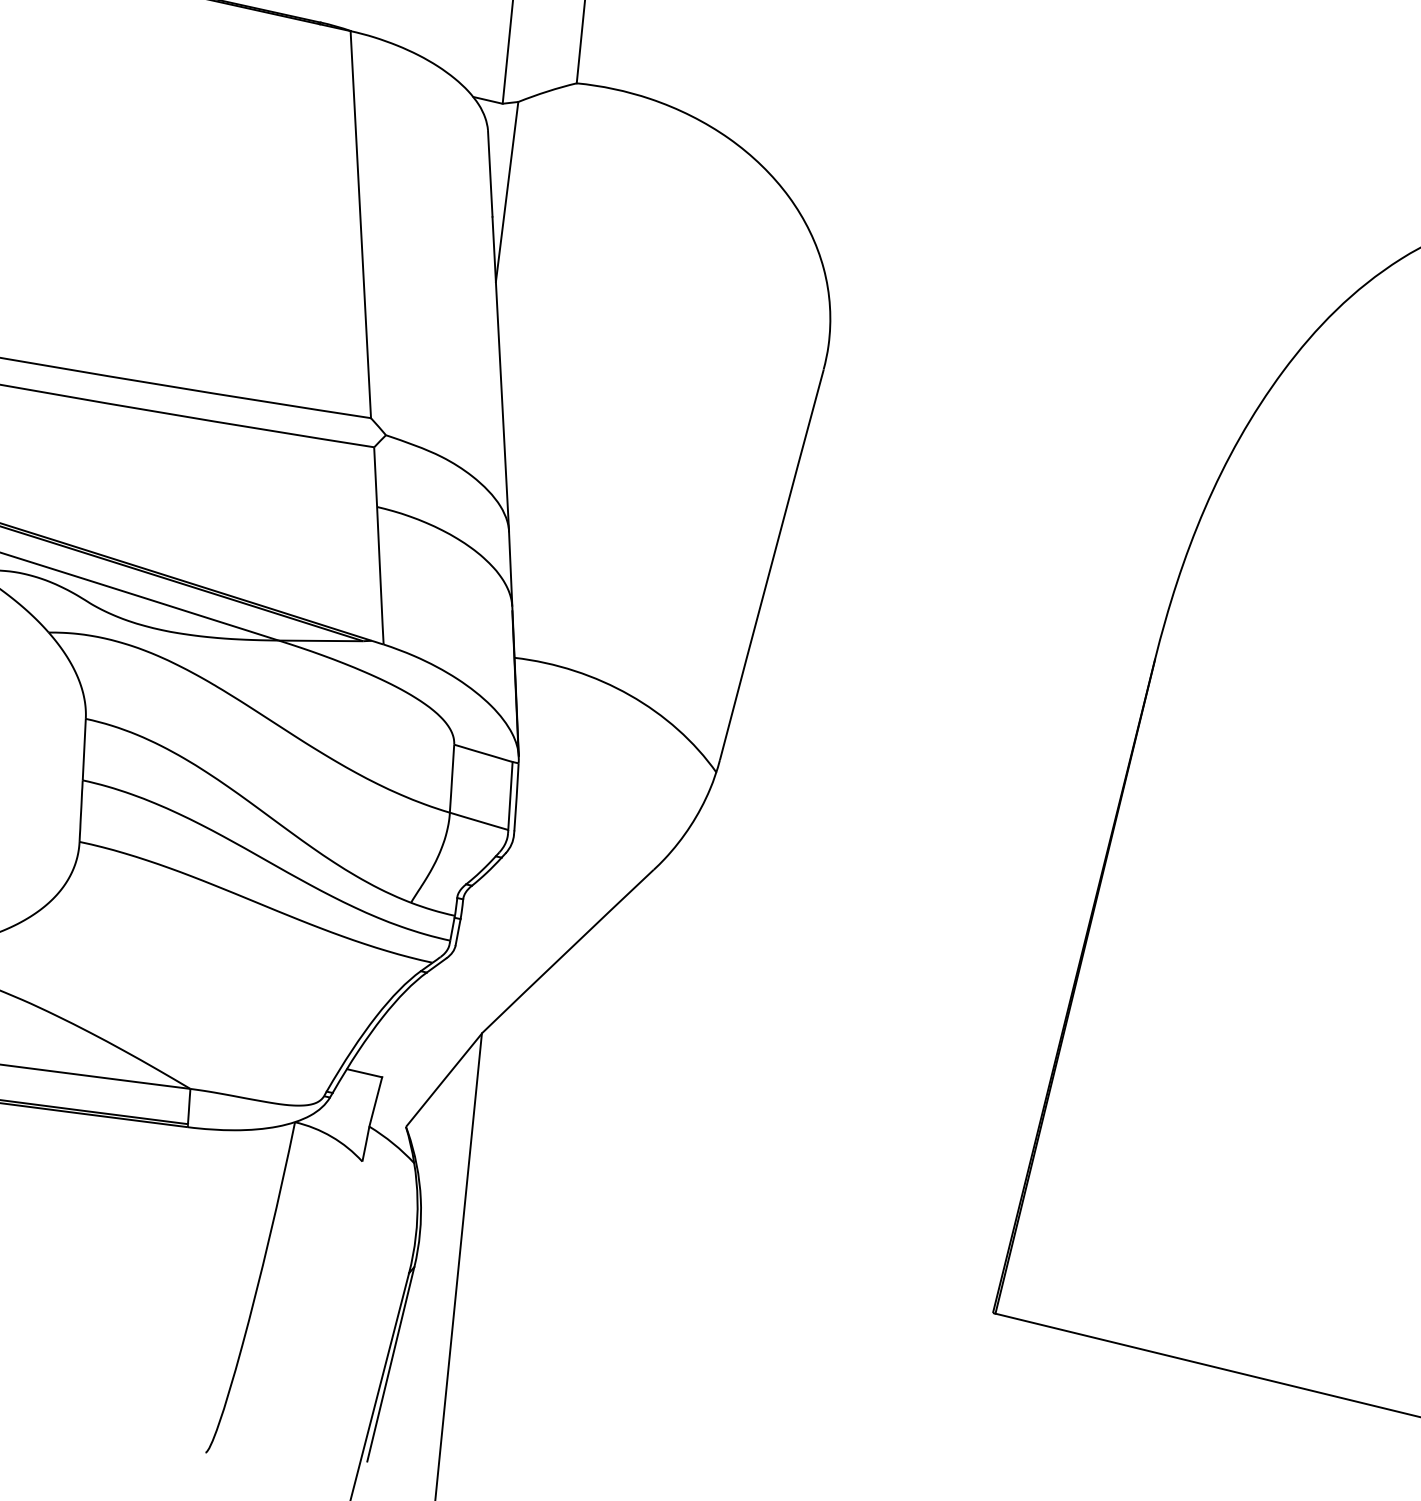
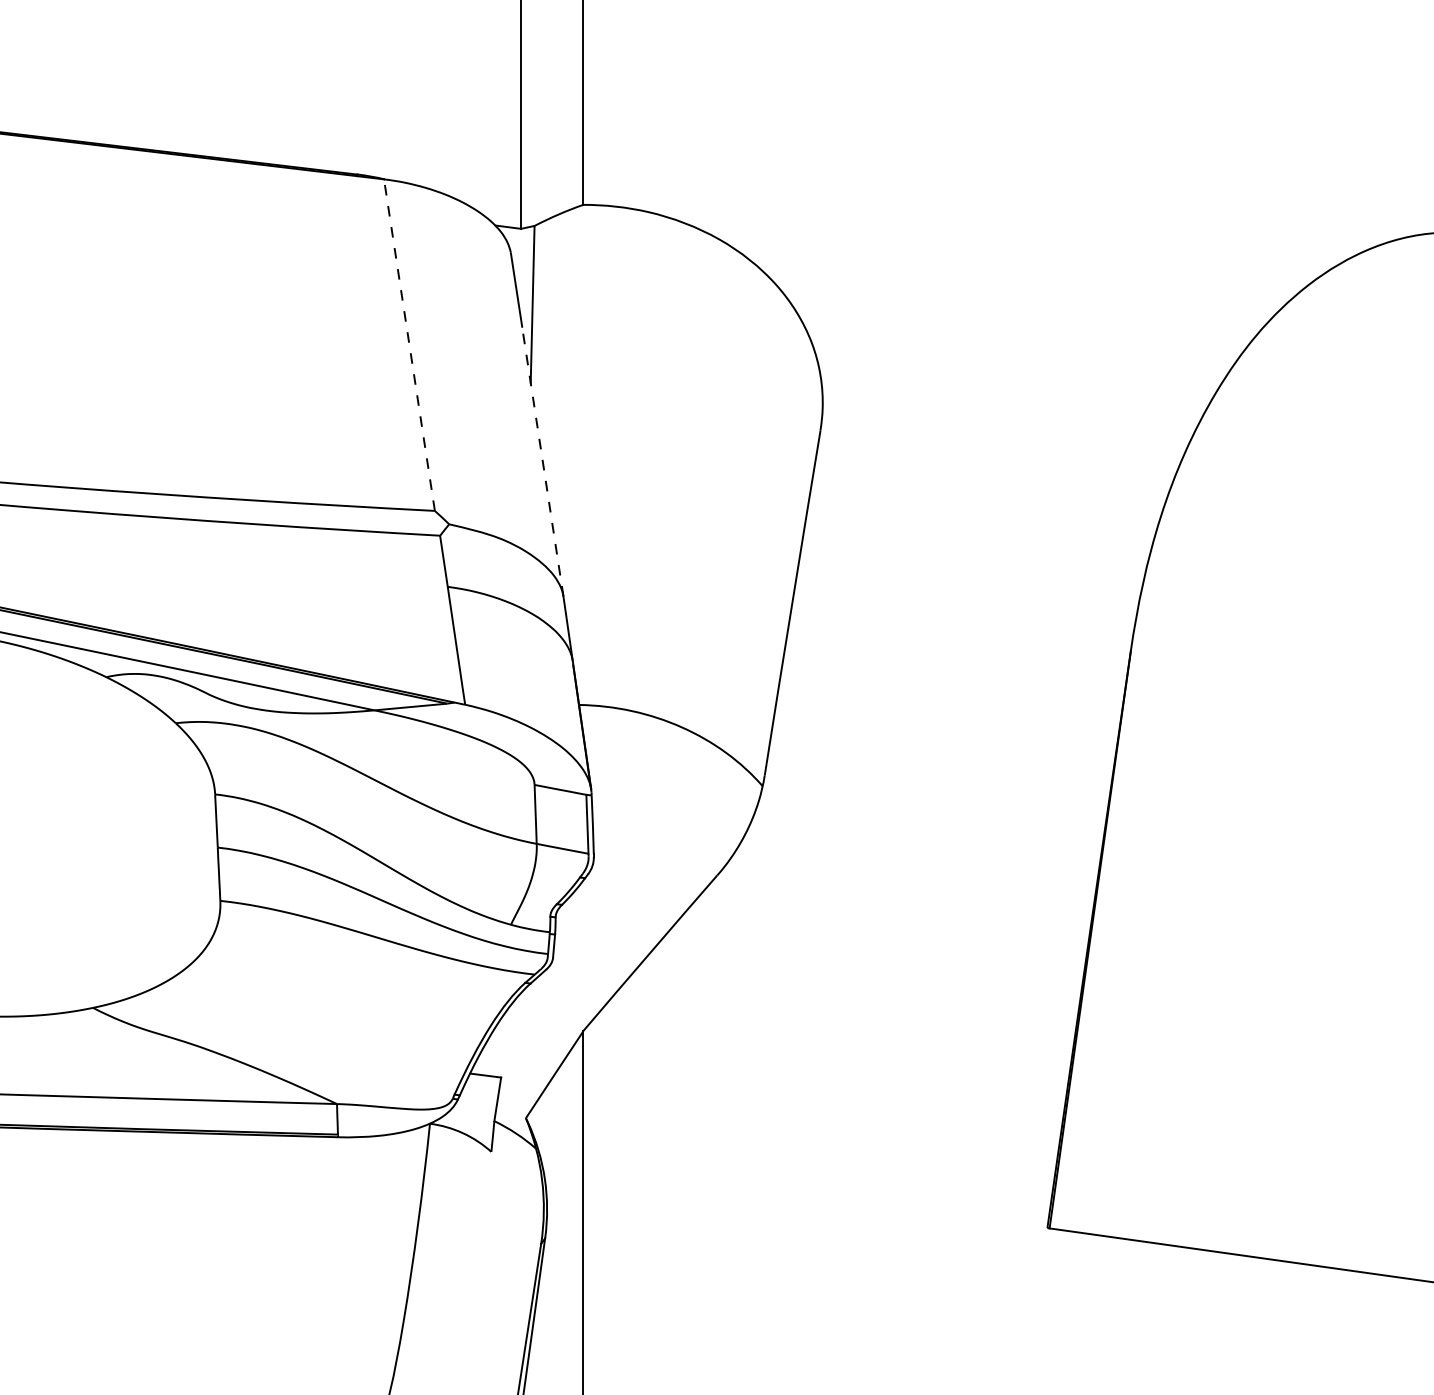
line: (360, 225) -> (409, 345), solid -> dashed
line: (500, 373) -> (542, 461), solid -> dashed

